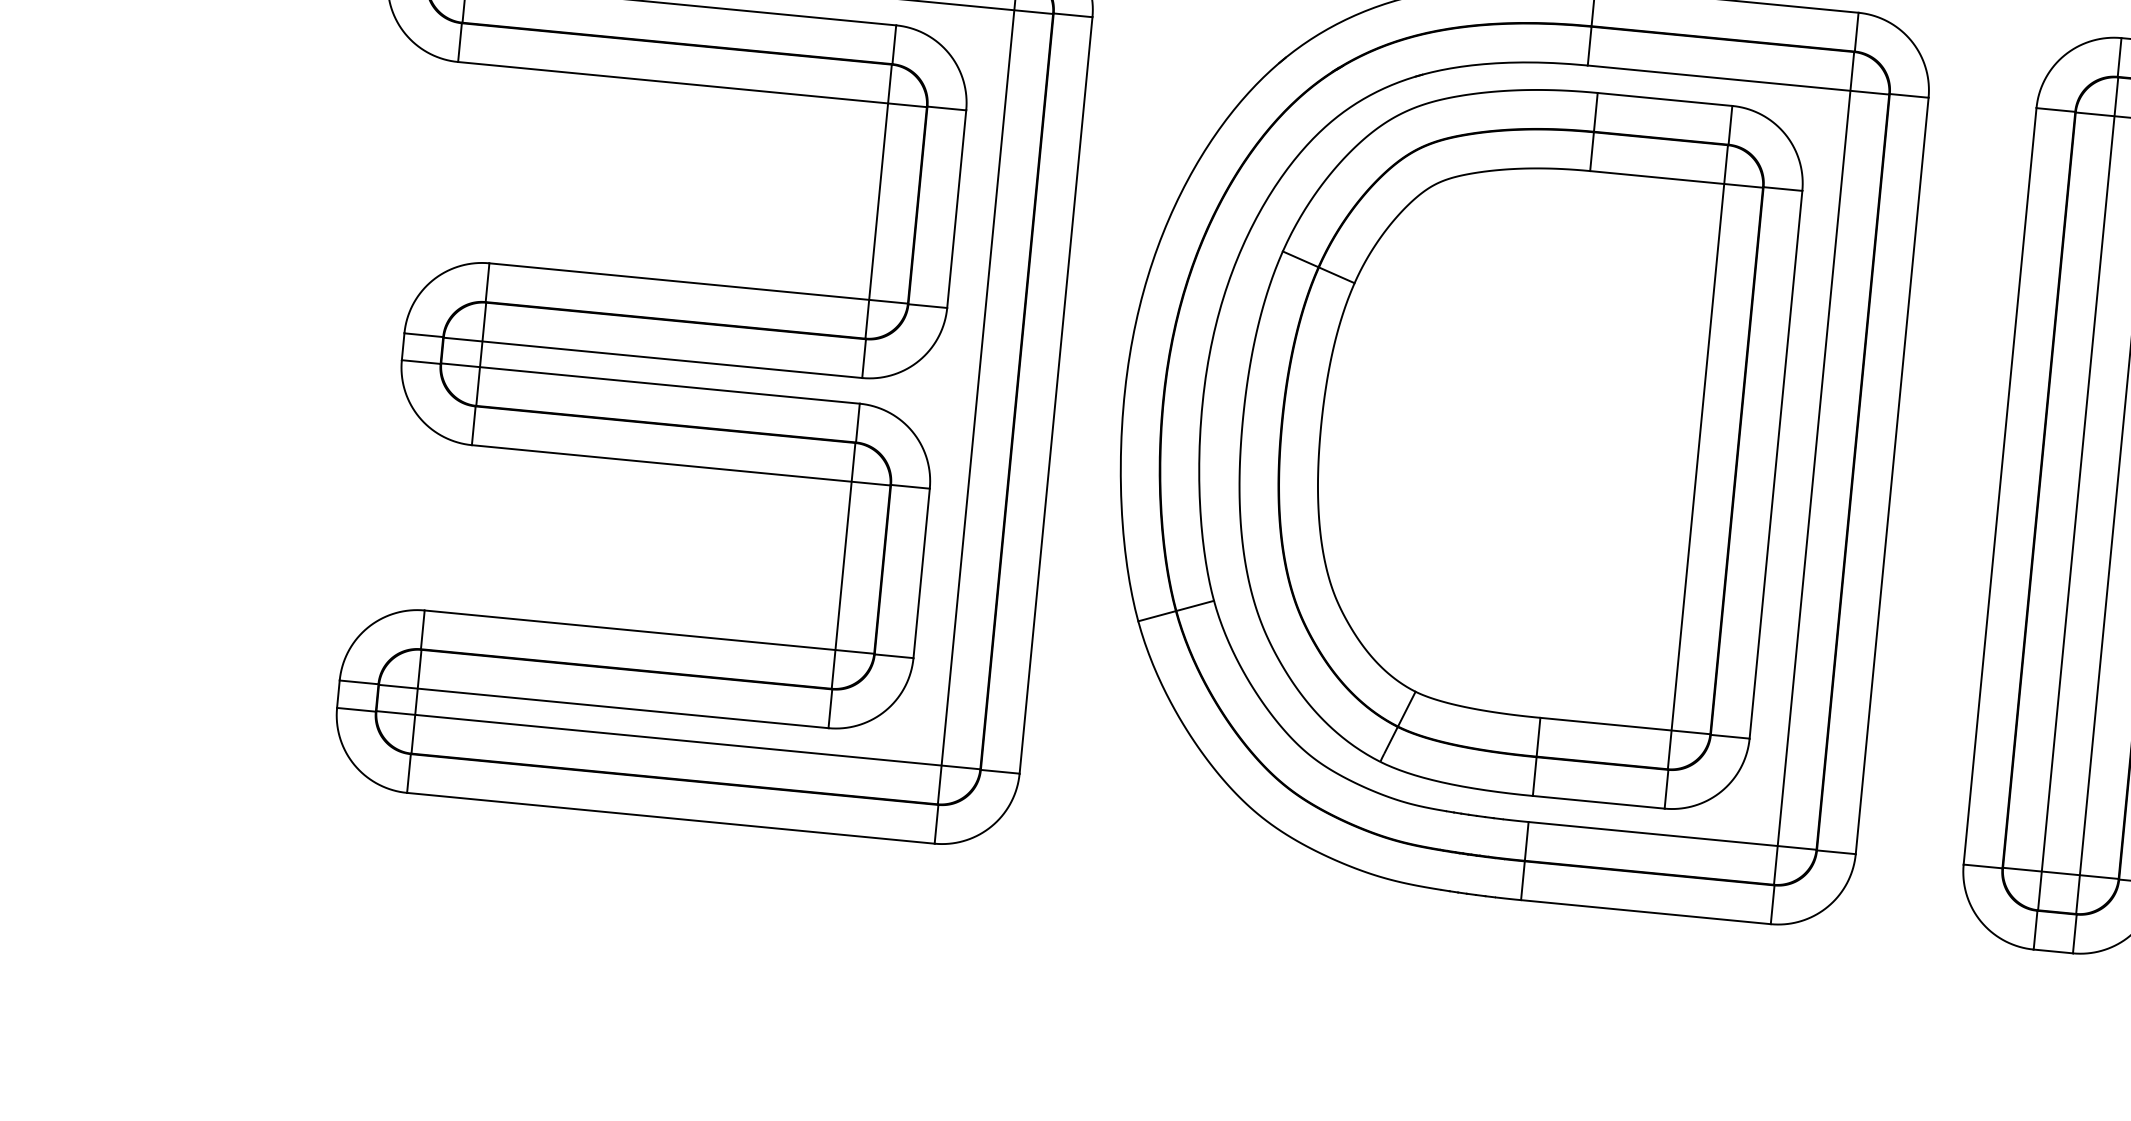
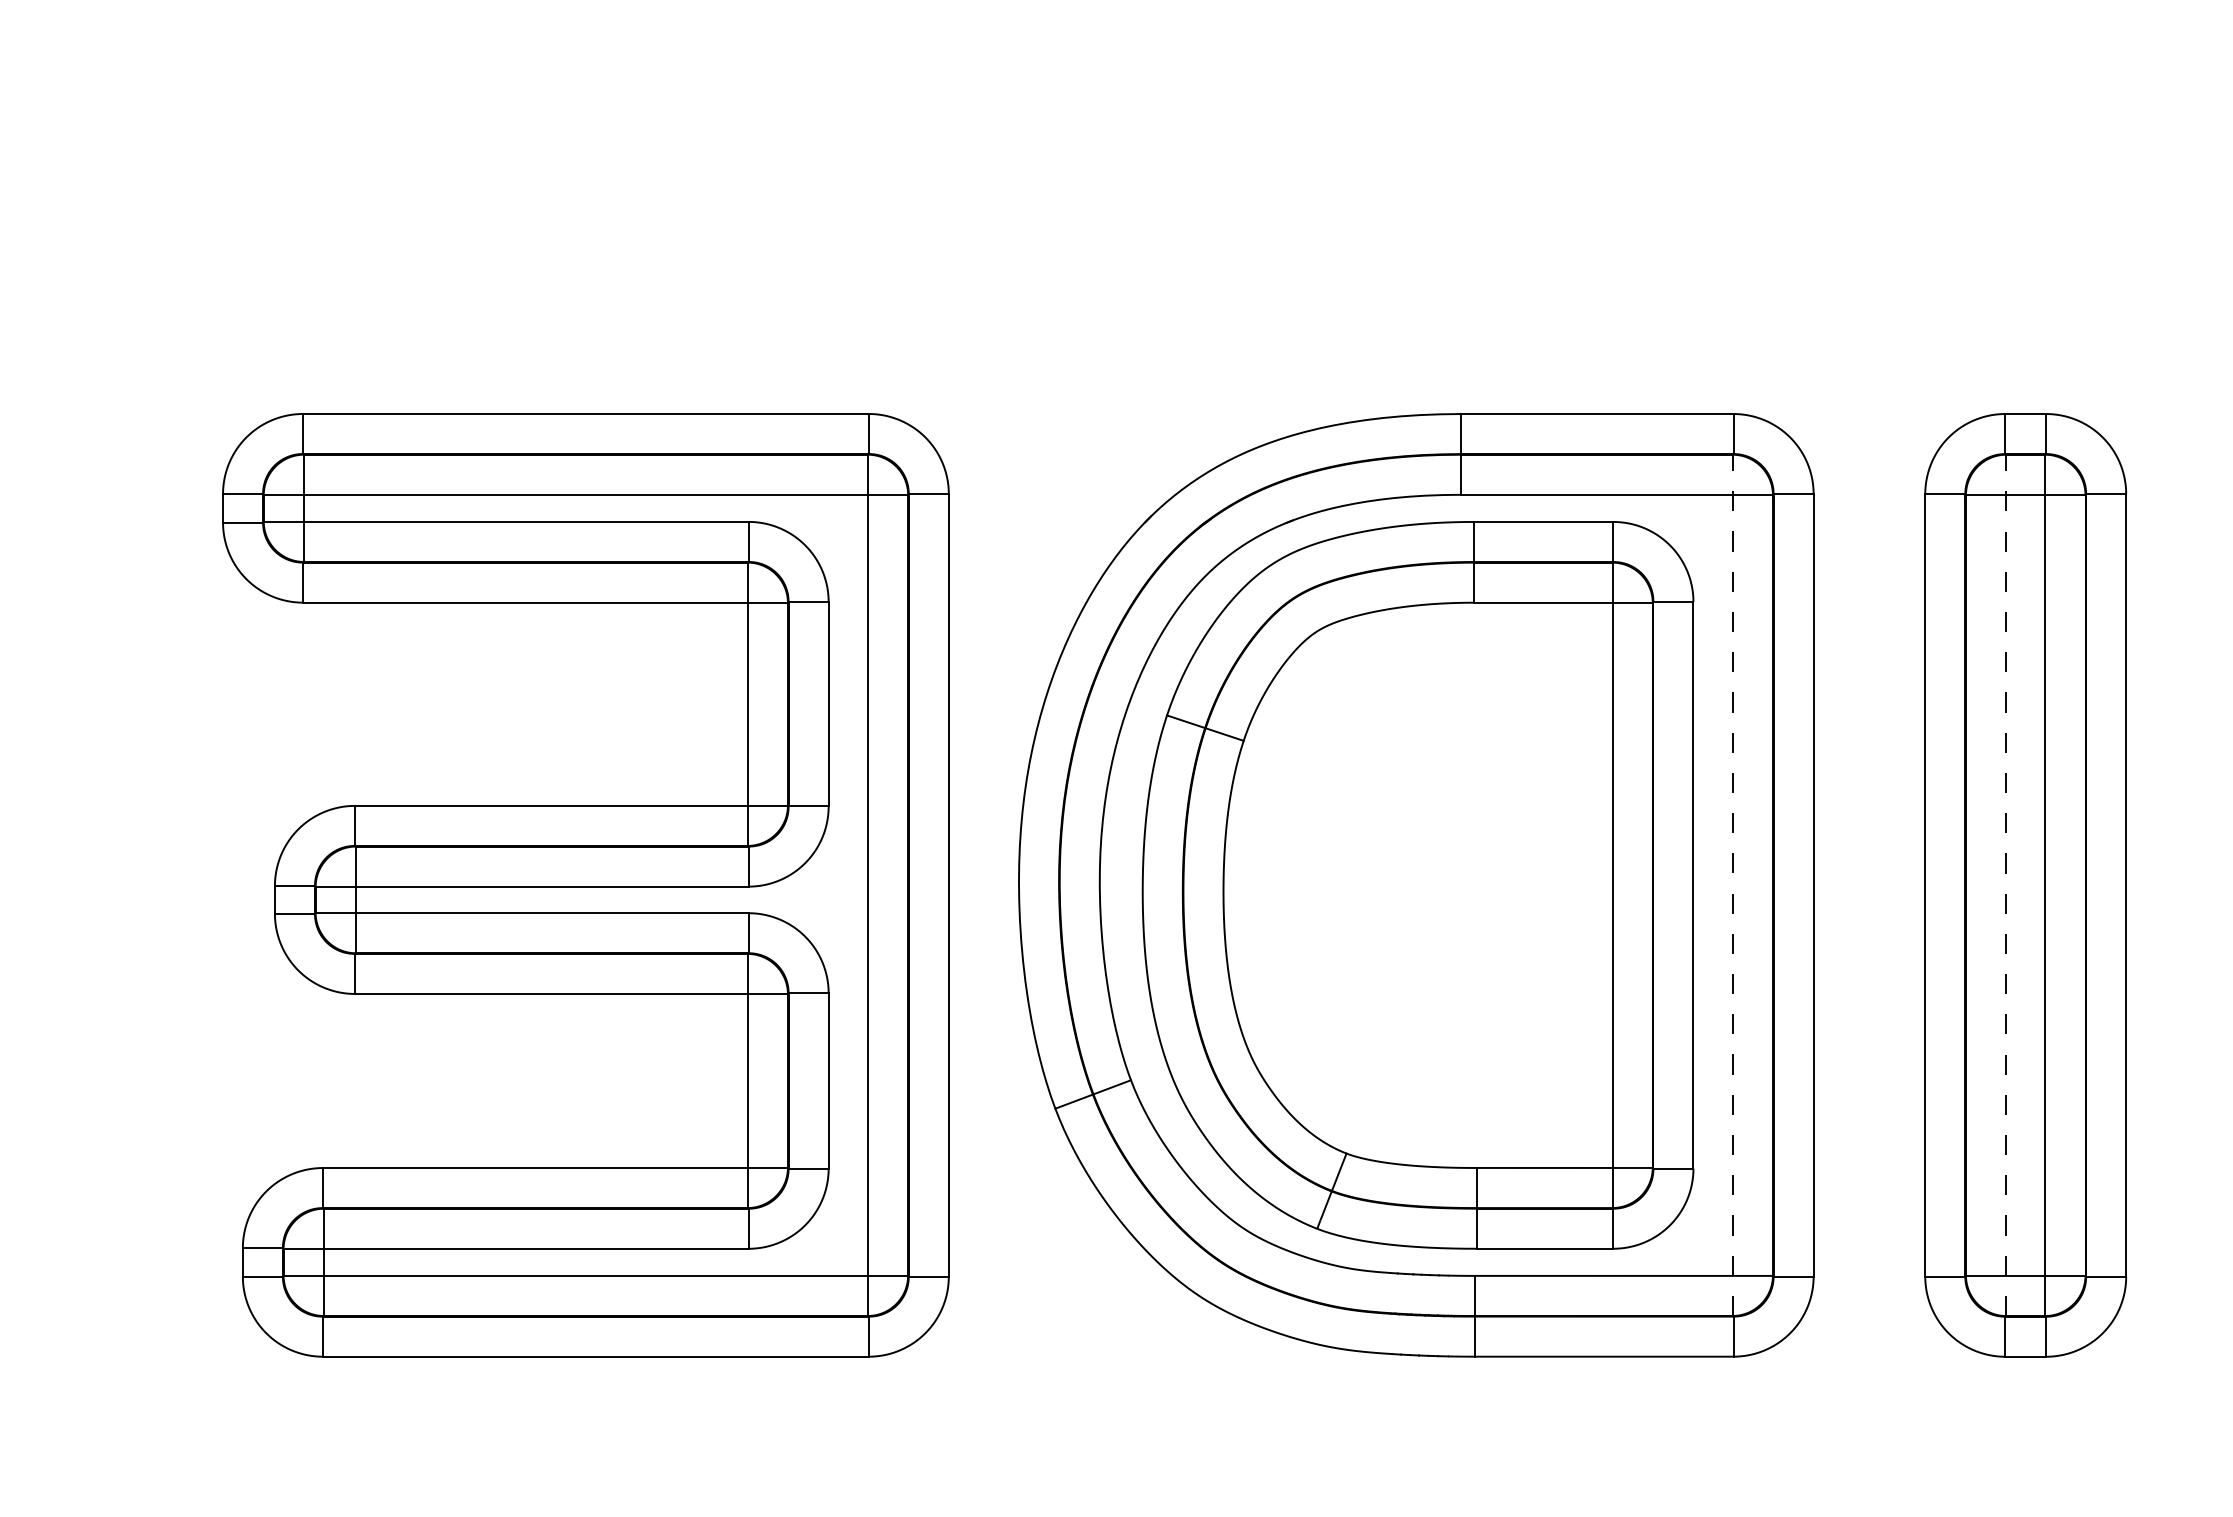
line: (1813, 468) -> (1732, 885), solid -> dashed
line: (2078, 494) -> (2006, 885), solid -> dashed

